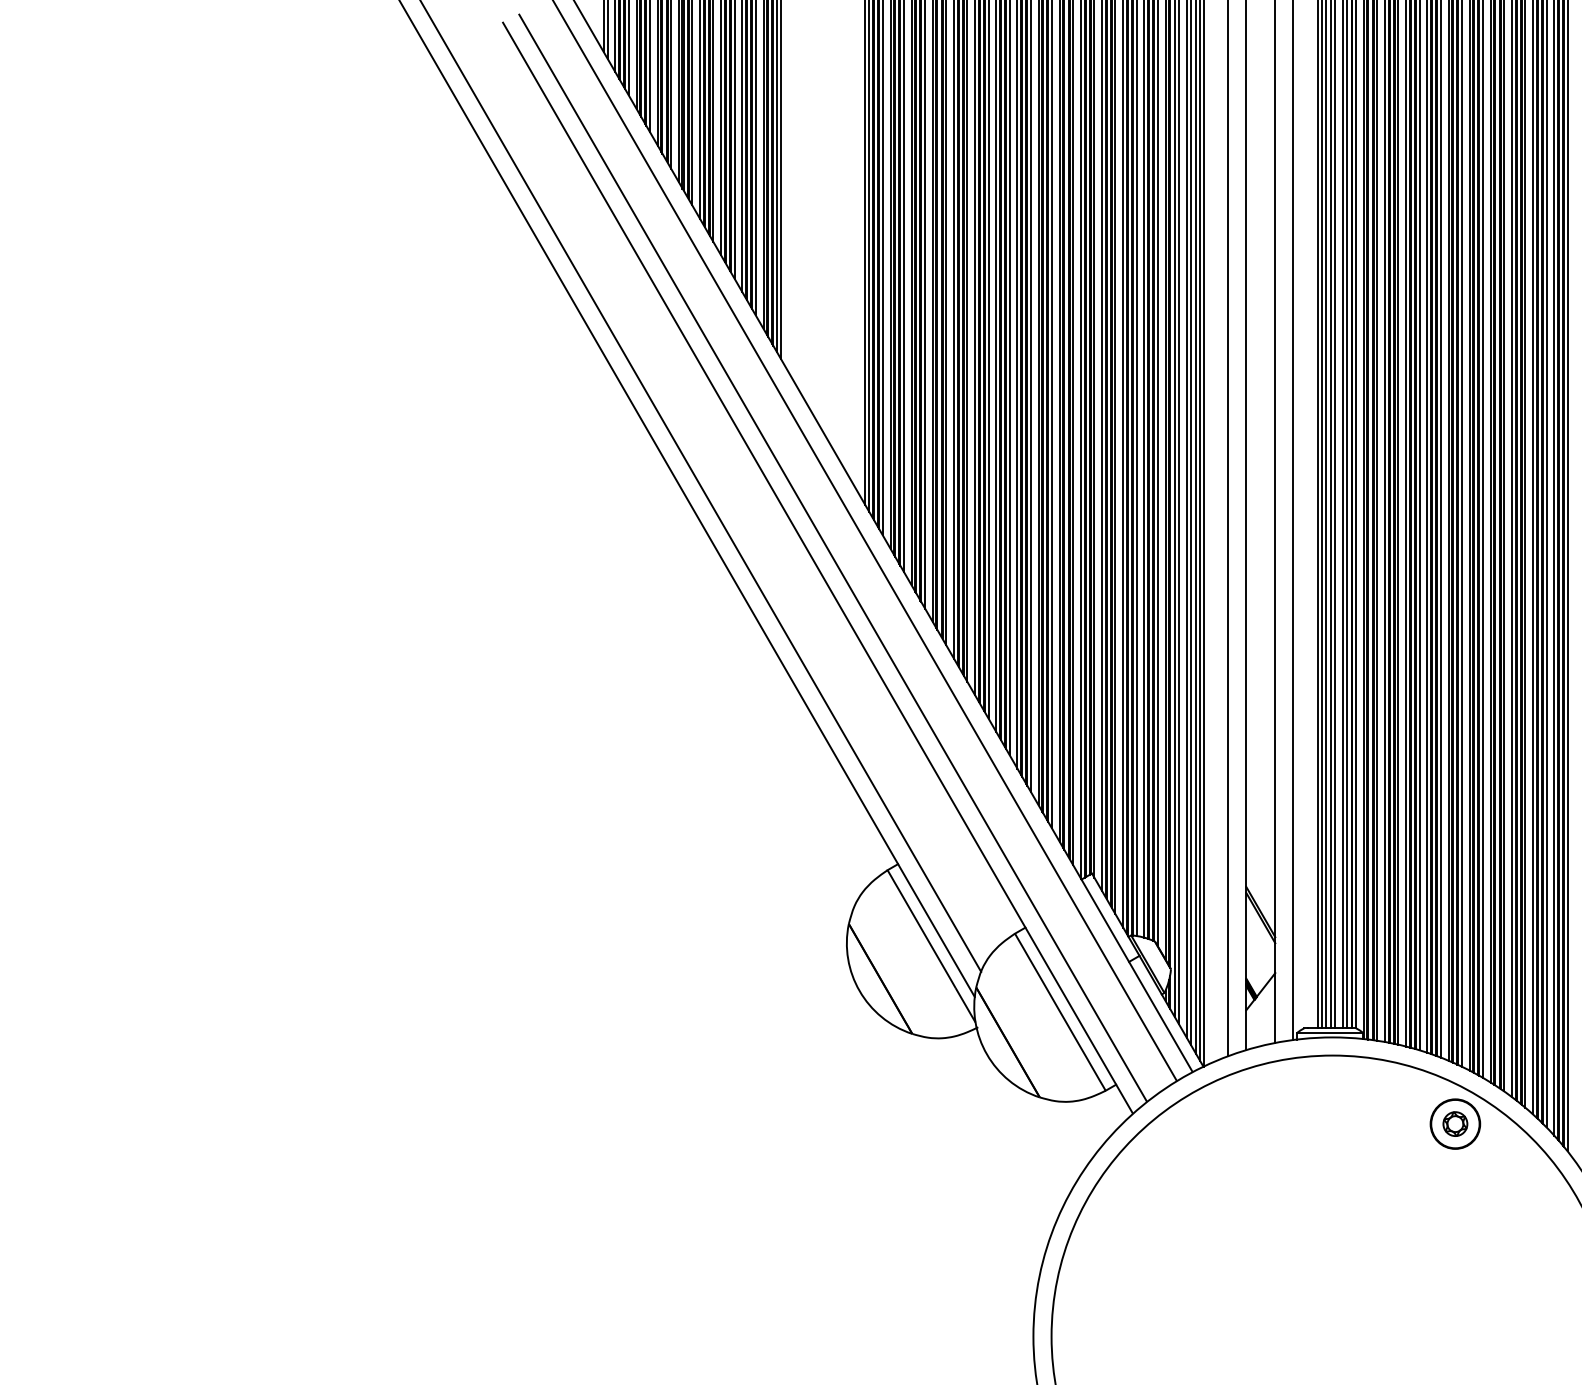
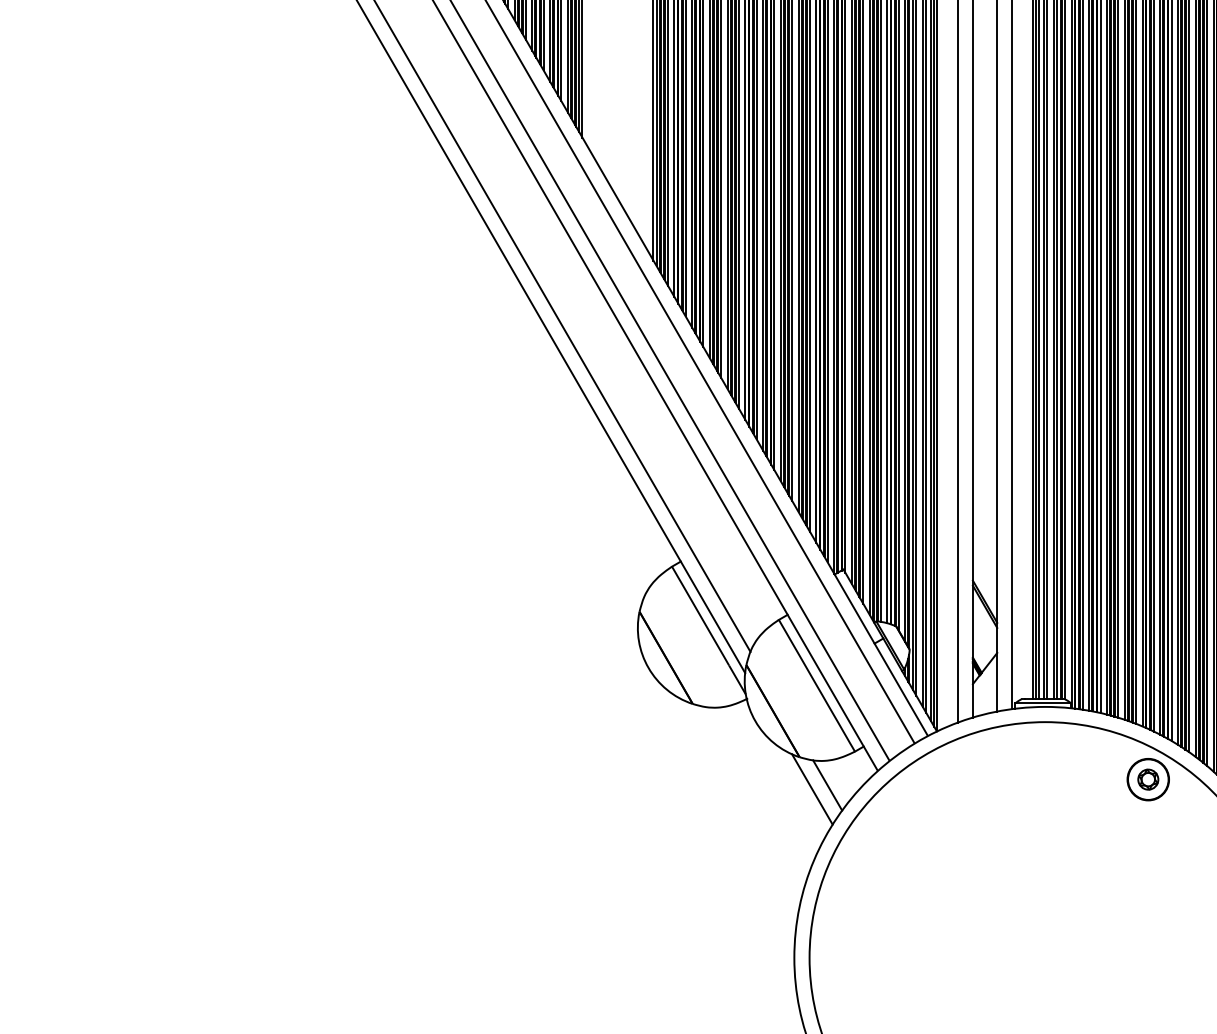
line: (1072, 1131) -> (827, 785), added
line: (1054, 1135) -> (812, 789), added

